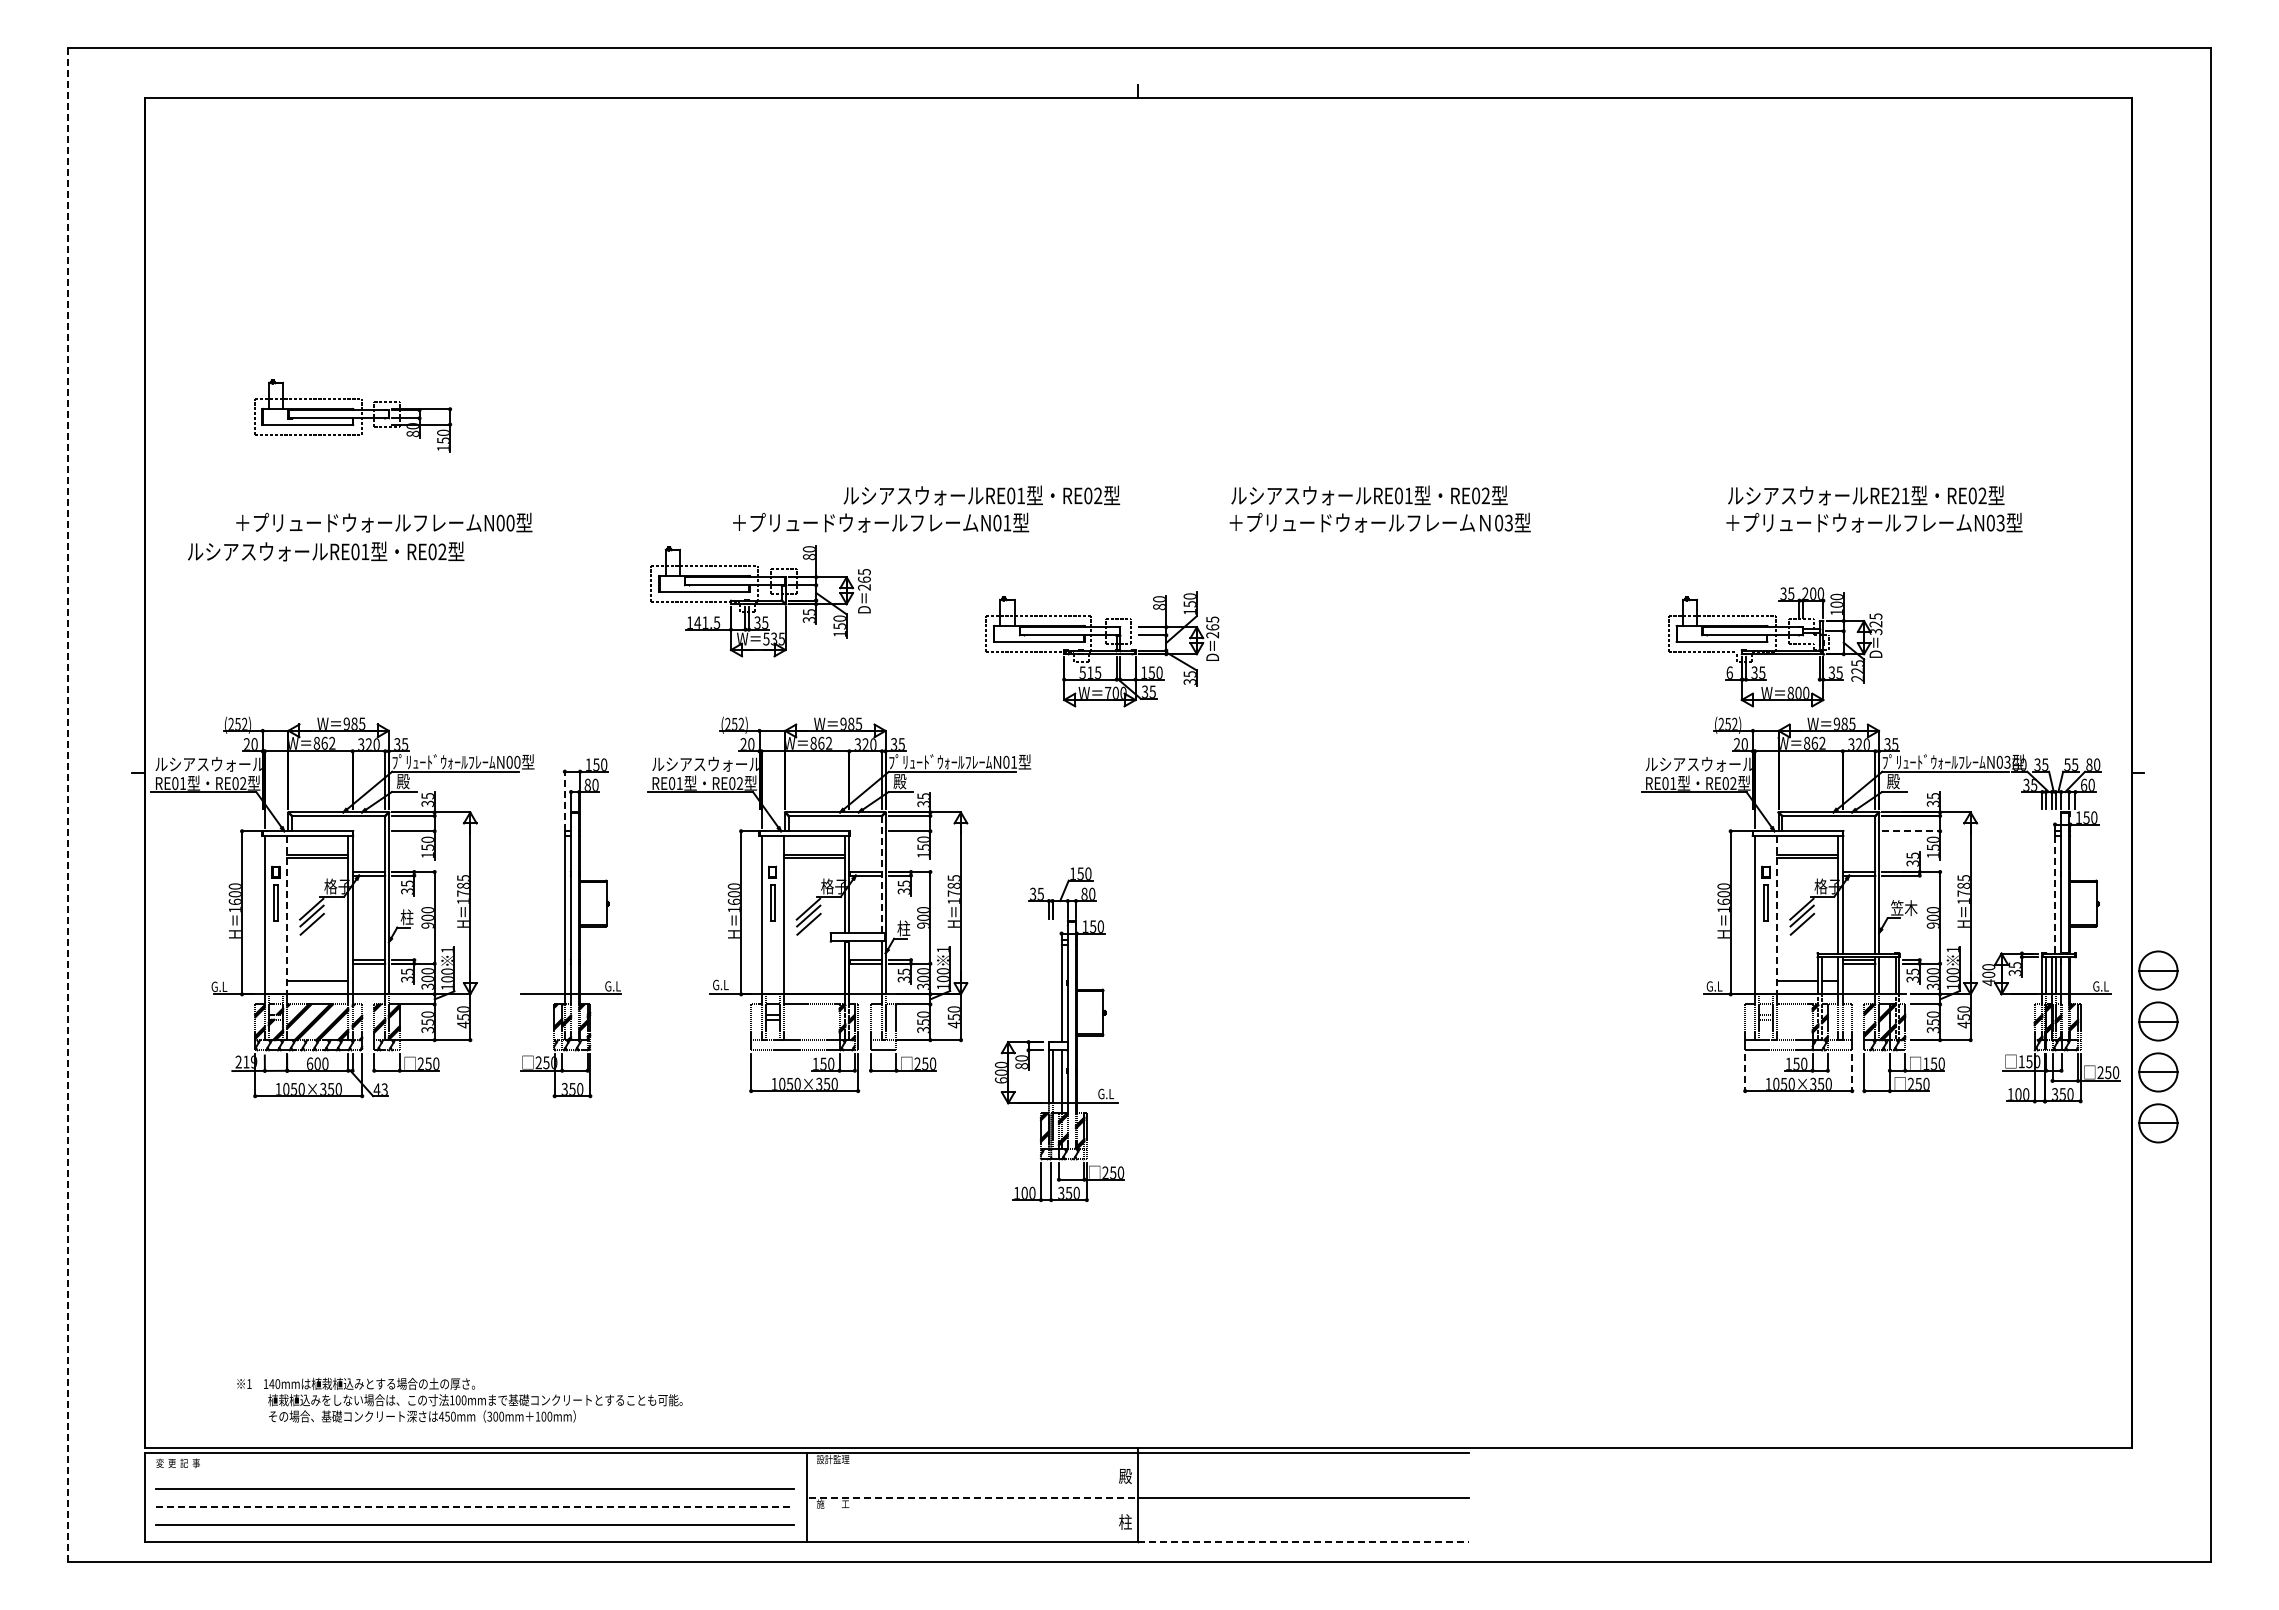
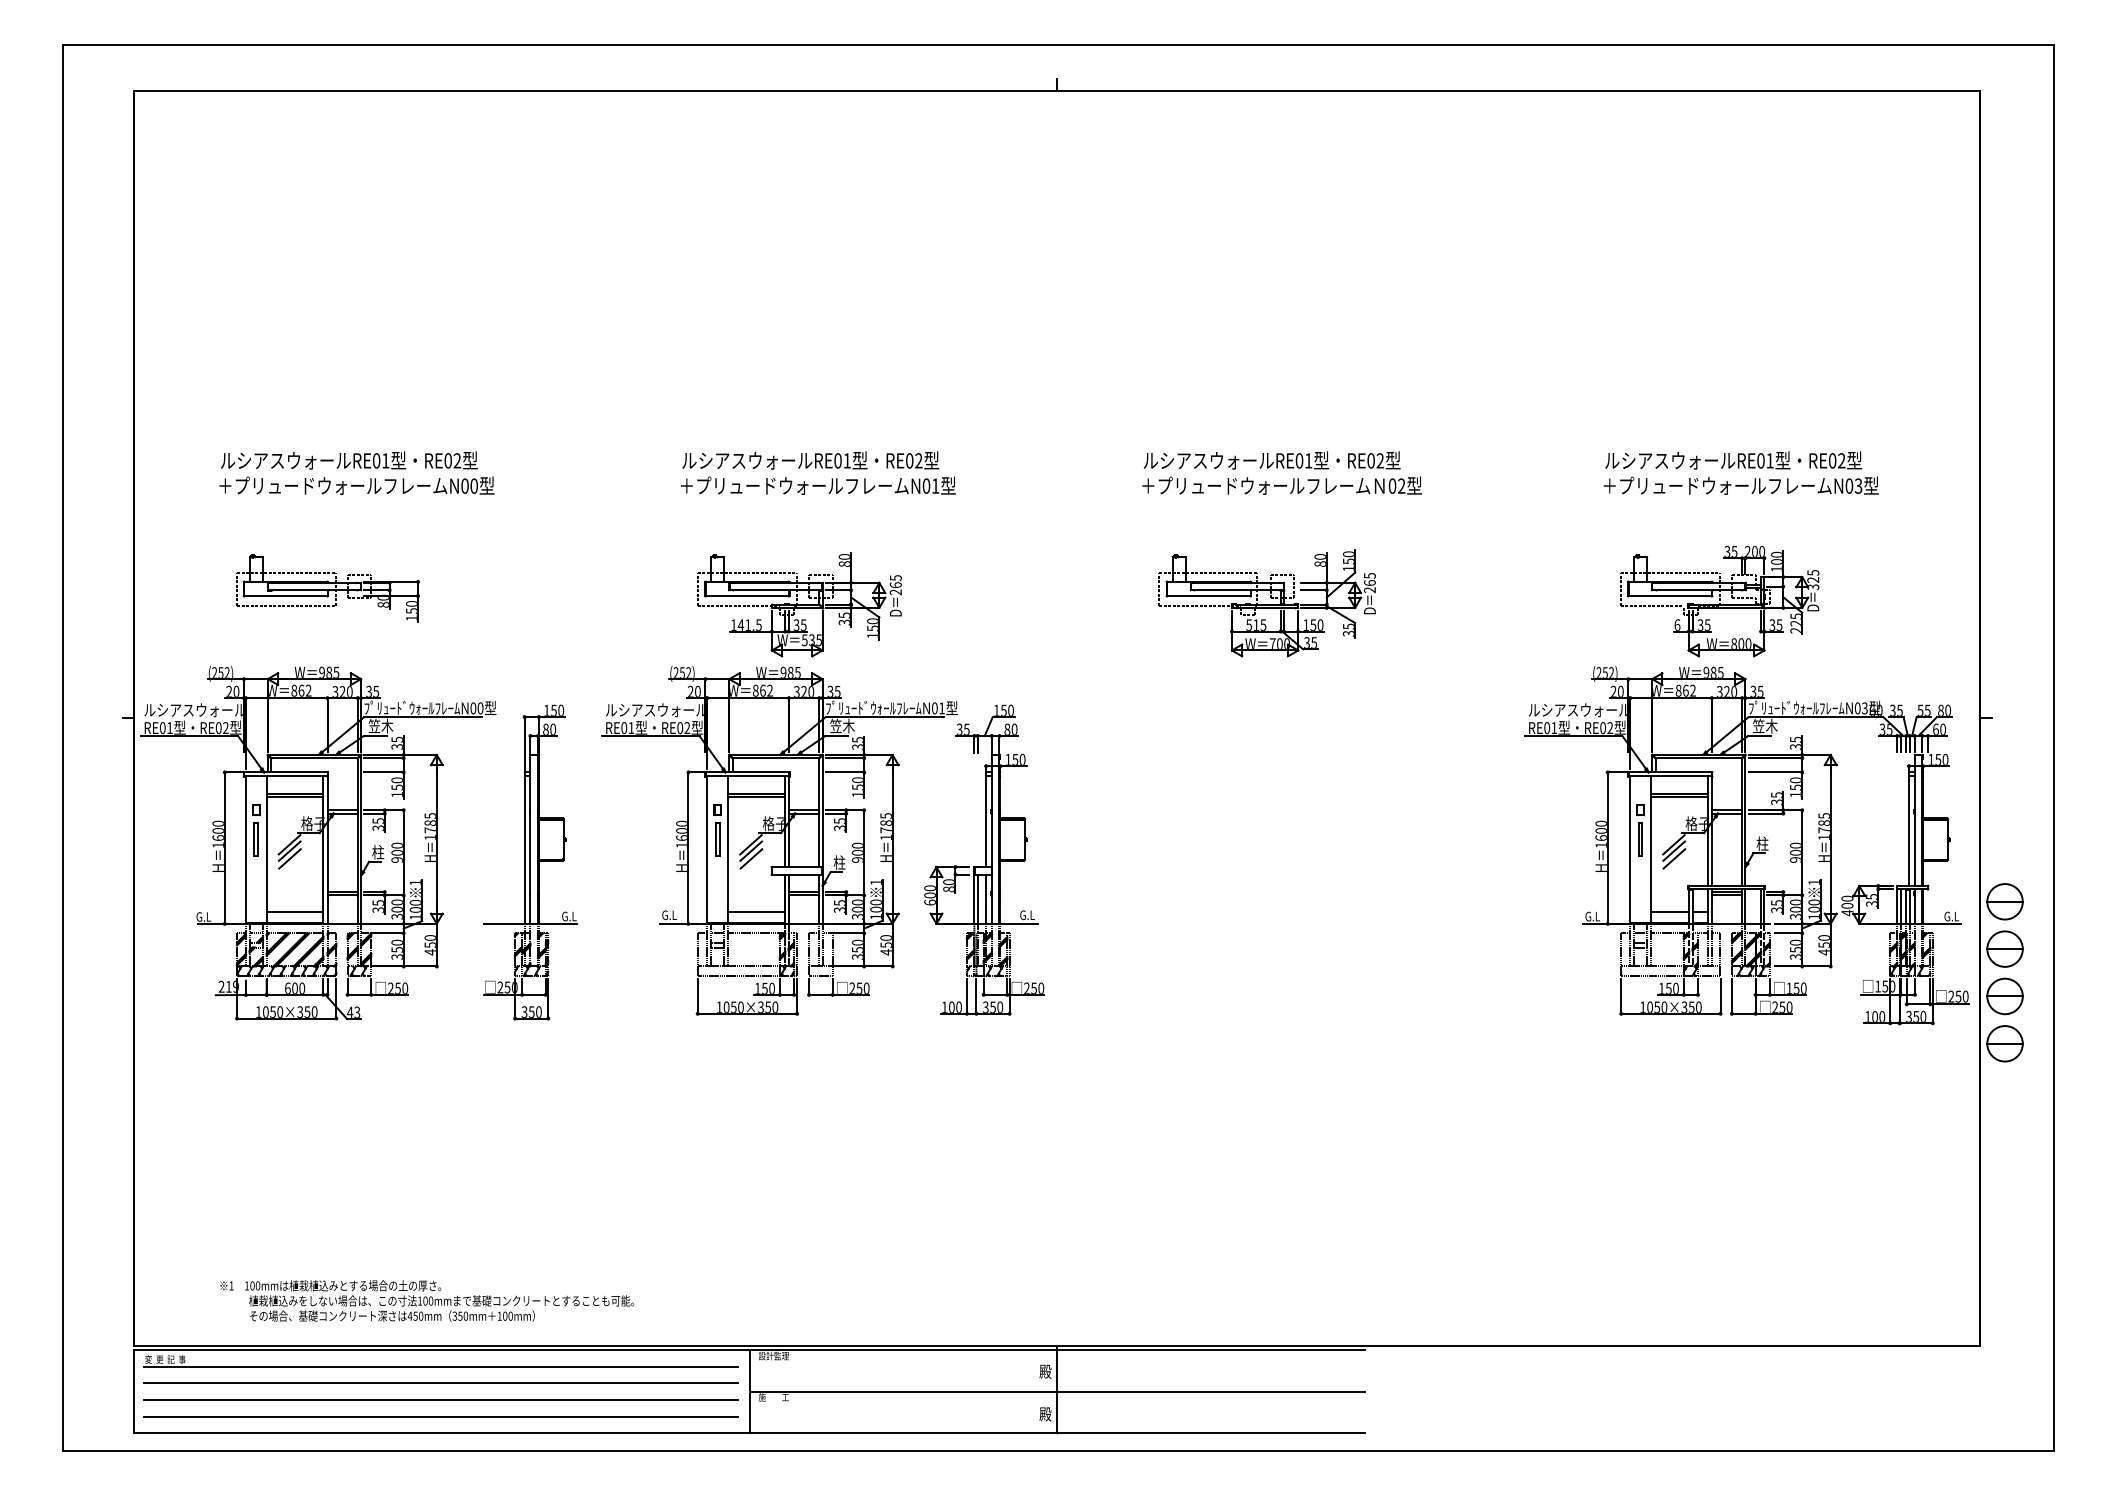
part: (353, 415) -> (328, 587), moved
text: (981, 495) -> (810, 460), moved
text: (1895, 495) -> (1760, 460), RE21 -> RE01
text: (1508, 523) -> (1401, 486), 03 -> 02
text: (326, 551) -> (349, 460), moved
part: (760, 601) -> (799, 605), moved
part: (1775, 647) -> (1719, 601), moved
part: (1102, 649) -> (1267, 603), moved
text: (409, 781) -> (380, 726), 殿 -> 笠木
text: (906, 781) -> (842, 726), 殿 -> 笠木
text: (1900, 781) -> (1765, 726), 殿 -> 笠木
line: (564, 801) -> (524, 744), dashed -> solid
line: (68, 805) -> (63, 748), dashed -> solid
line: (1911, 831) -> (1775, 772), dashed -> solid
line: (881, 875) -> (818, 813), dashed -> solid
line: (2055, 894) -> (1909, 831), dashed -> solid
text: (1904, 907) -> (1769, 843), 笠木 -> 柱
line: (287, 915) -> (266, 850), dashed -> solid
line: (1777, 915) -> (1651, 850), dashed -> solid
line: (813, 981) -> (755, 911), added
part: (1059, 1034) -> (984, 859), moved
line: (1745, 1072) -> (1621, 996), dashed -> solid
line: (1852, 1072) -> (1720, 996), dashed -> solid
text: (271, 1383) -> (252, 1285), 140mm -> 100mm
text: (495, 1416) -> (460, 1316), 300mm -> 350mm
line: (474, 1471) -> (440, 1367), added
line: (973, 1497) -> (904, 1391), dashed -> solid
line: (475, 1506) -> (441, 1399), dashed -> solid
text: (1125, 1521) -> (1045, 1413), 柱 -> 殿
line: (1303, 1542) -> (1210, 1433), dashed -> solid

